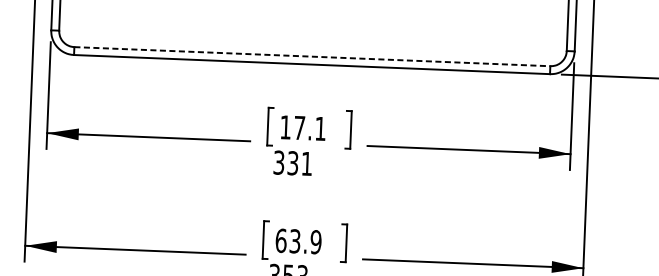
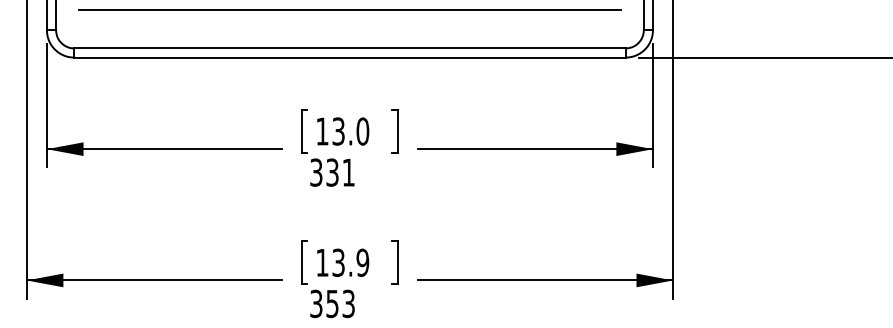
line: (313, 23) -> (349, 9), added
line: (311, 56) -> (349, 48), dashed -> solid
text: (309, 128) -> (350, 131), 17.1 -> 13.0
text: (281, 240) -> (322, 262), 63.9 -> 13.9

